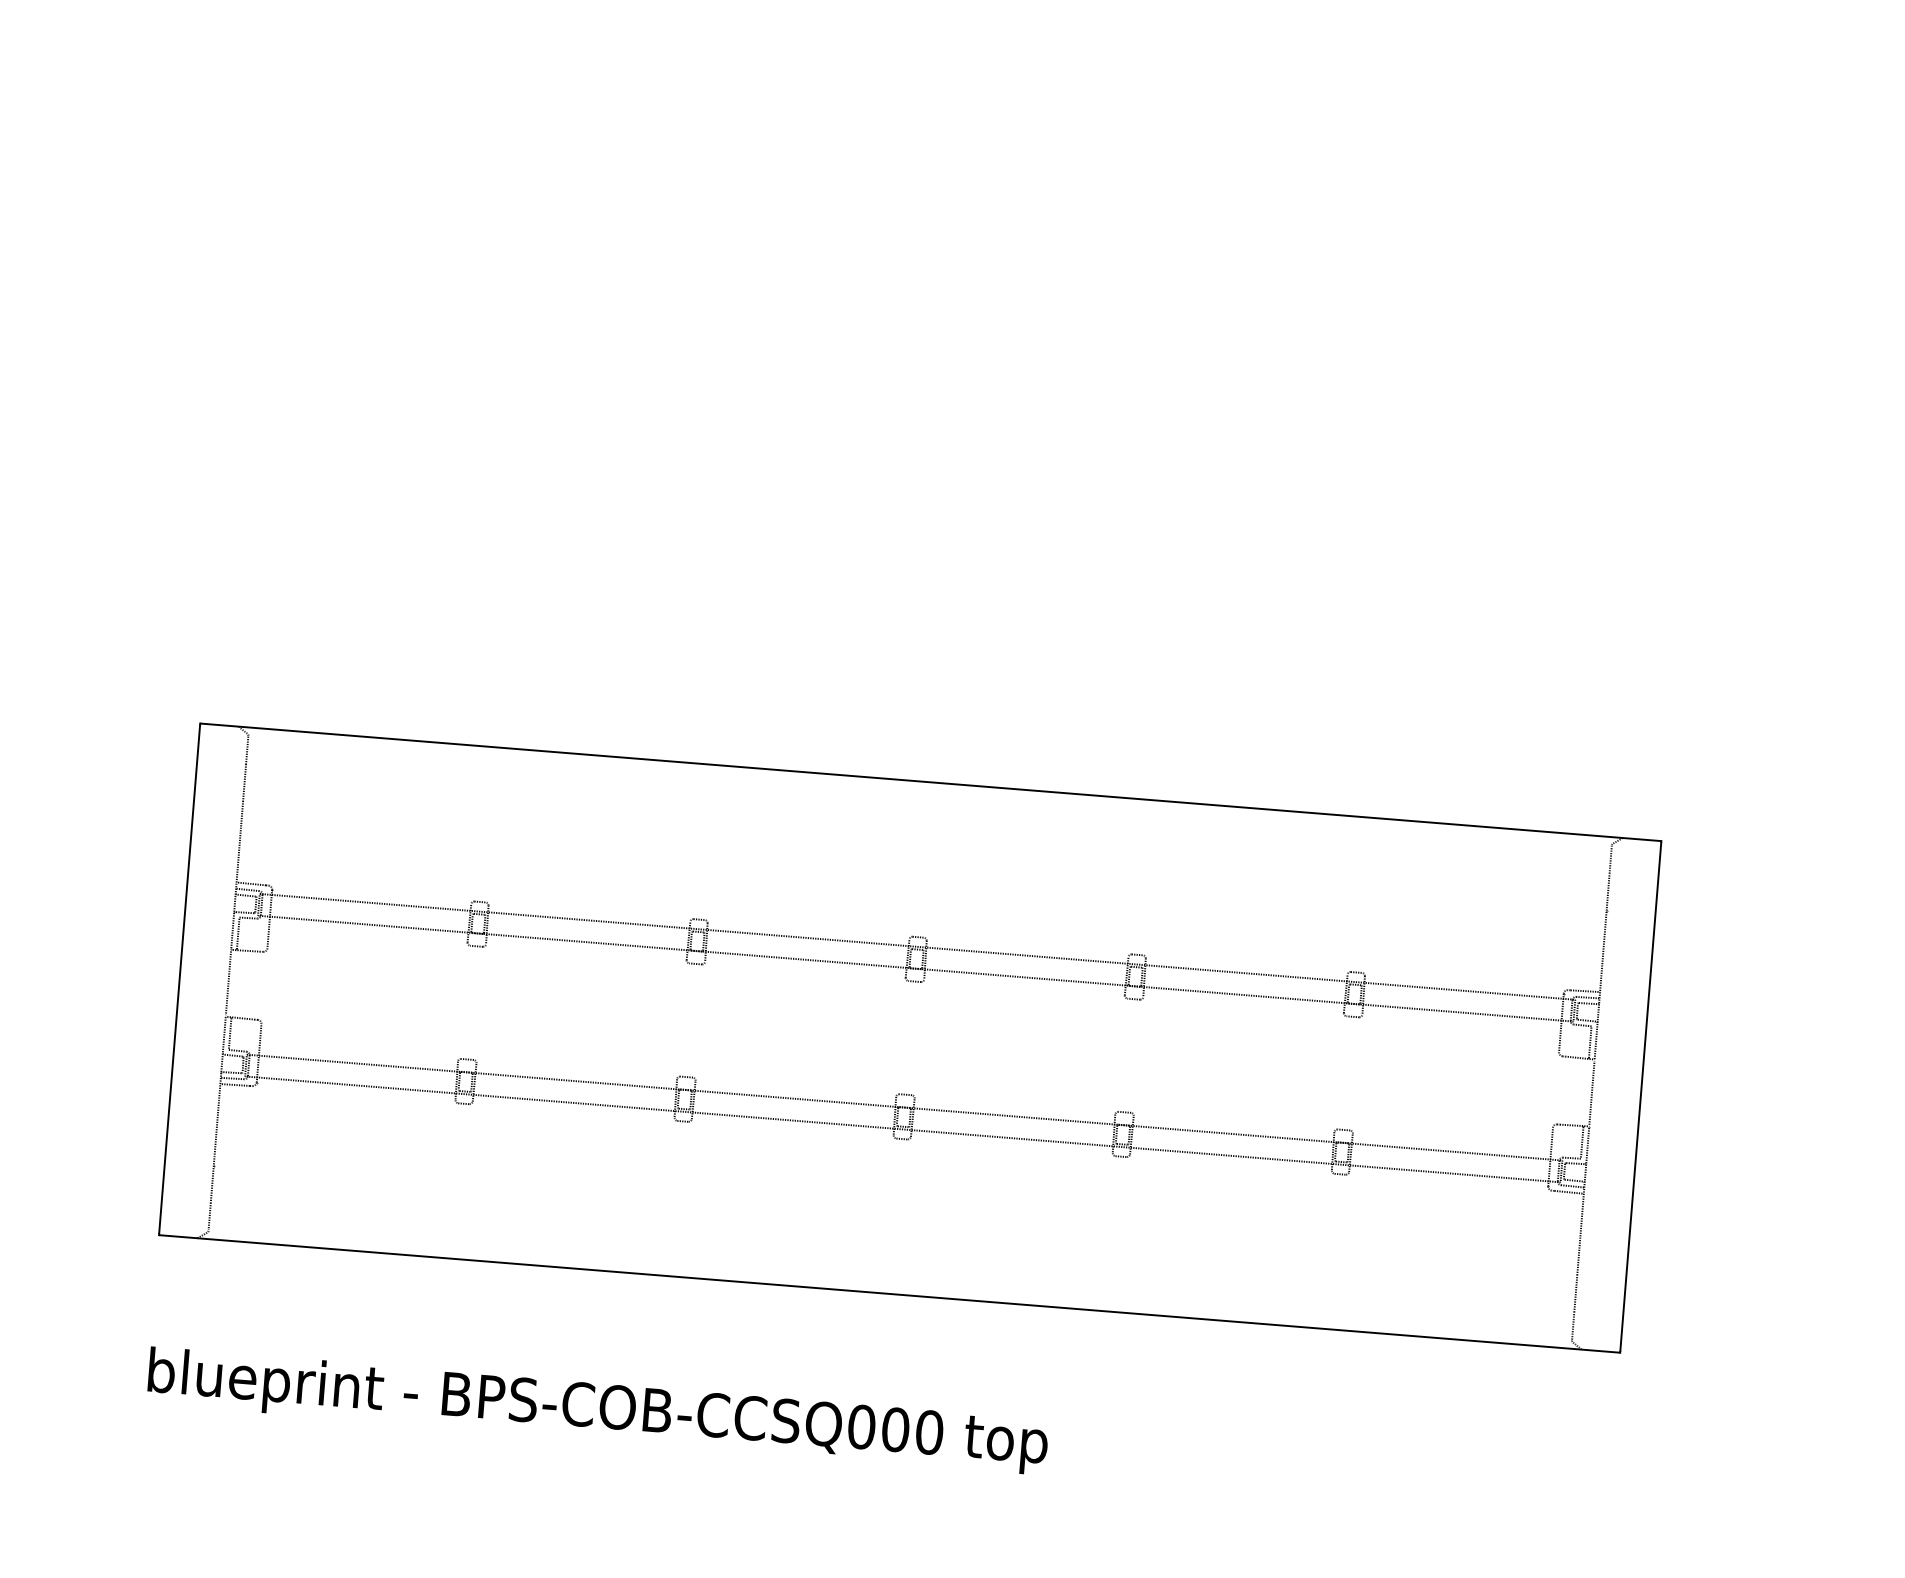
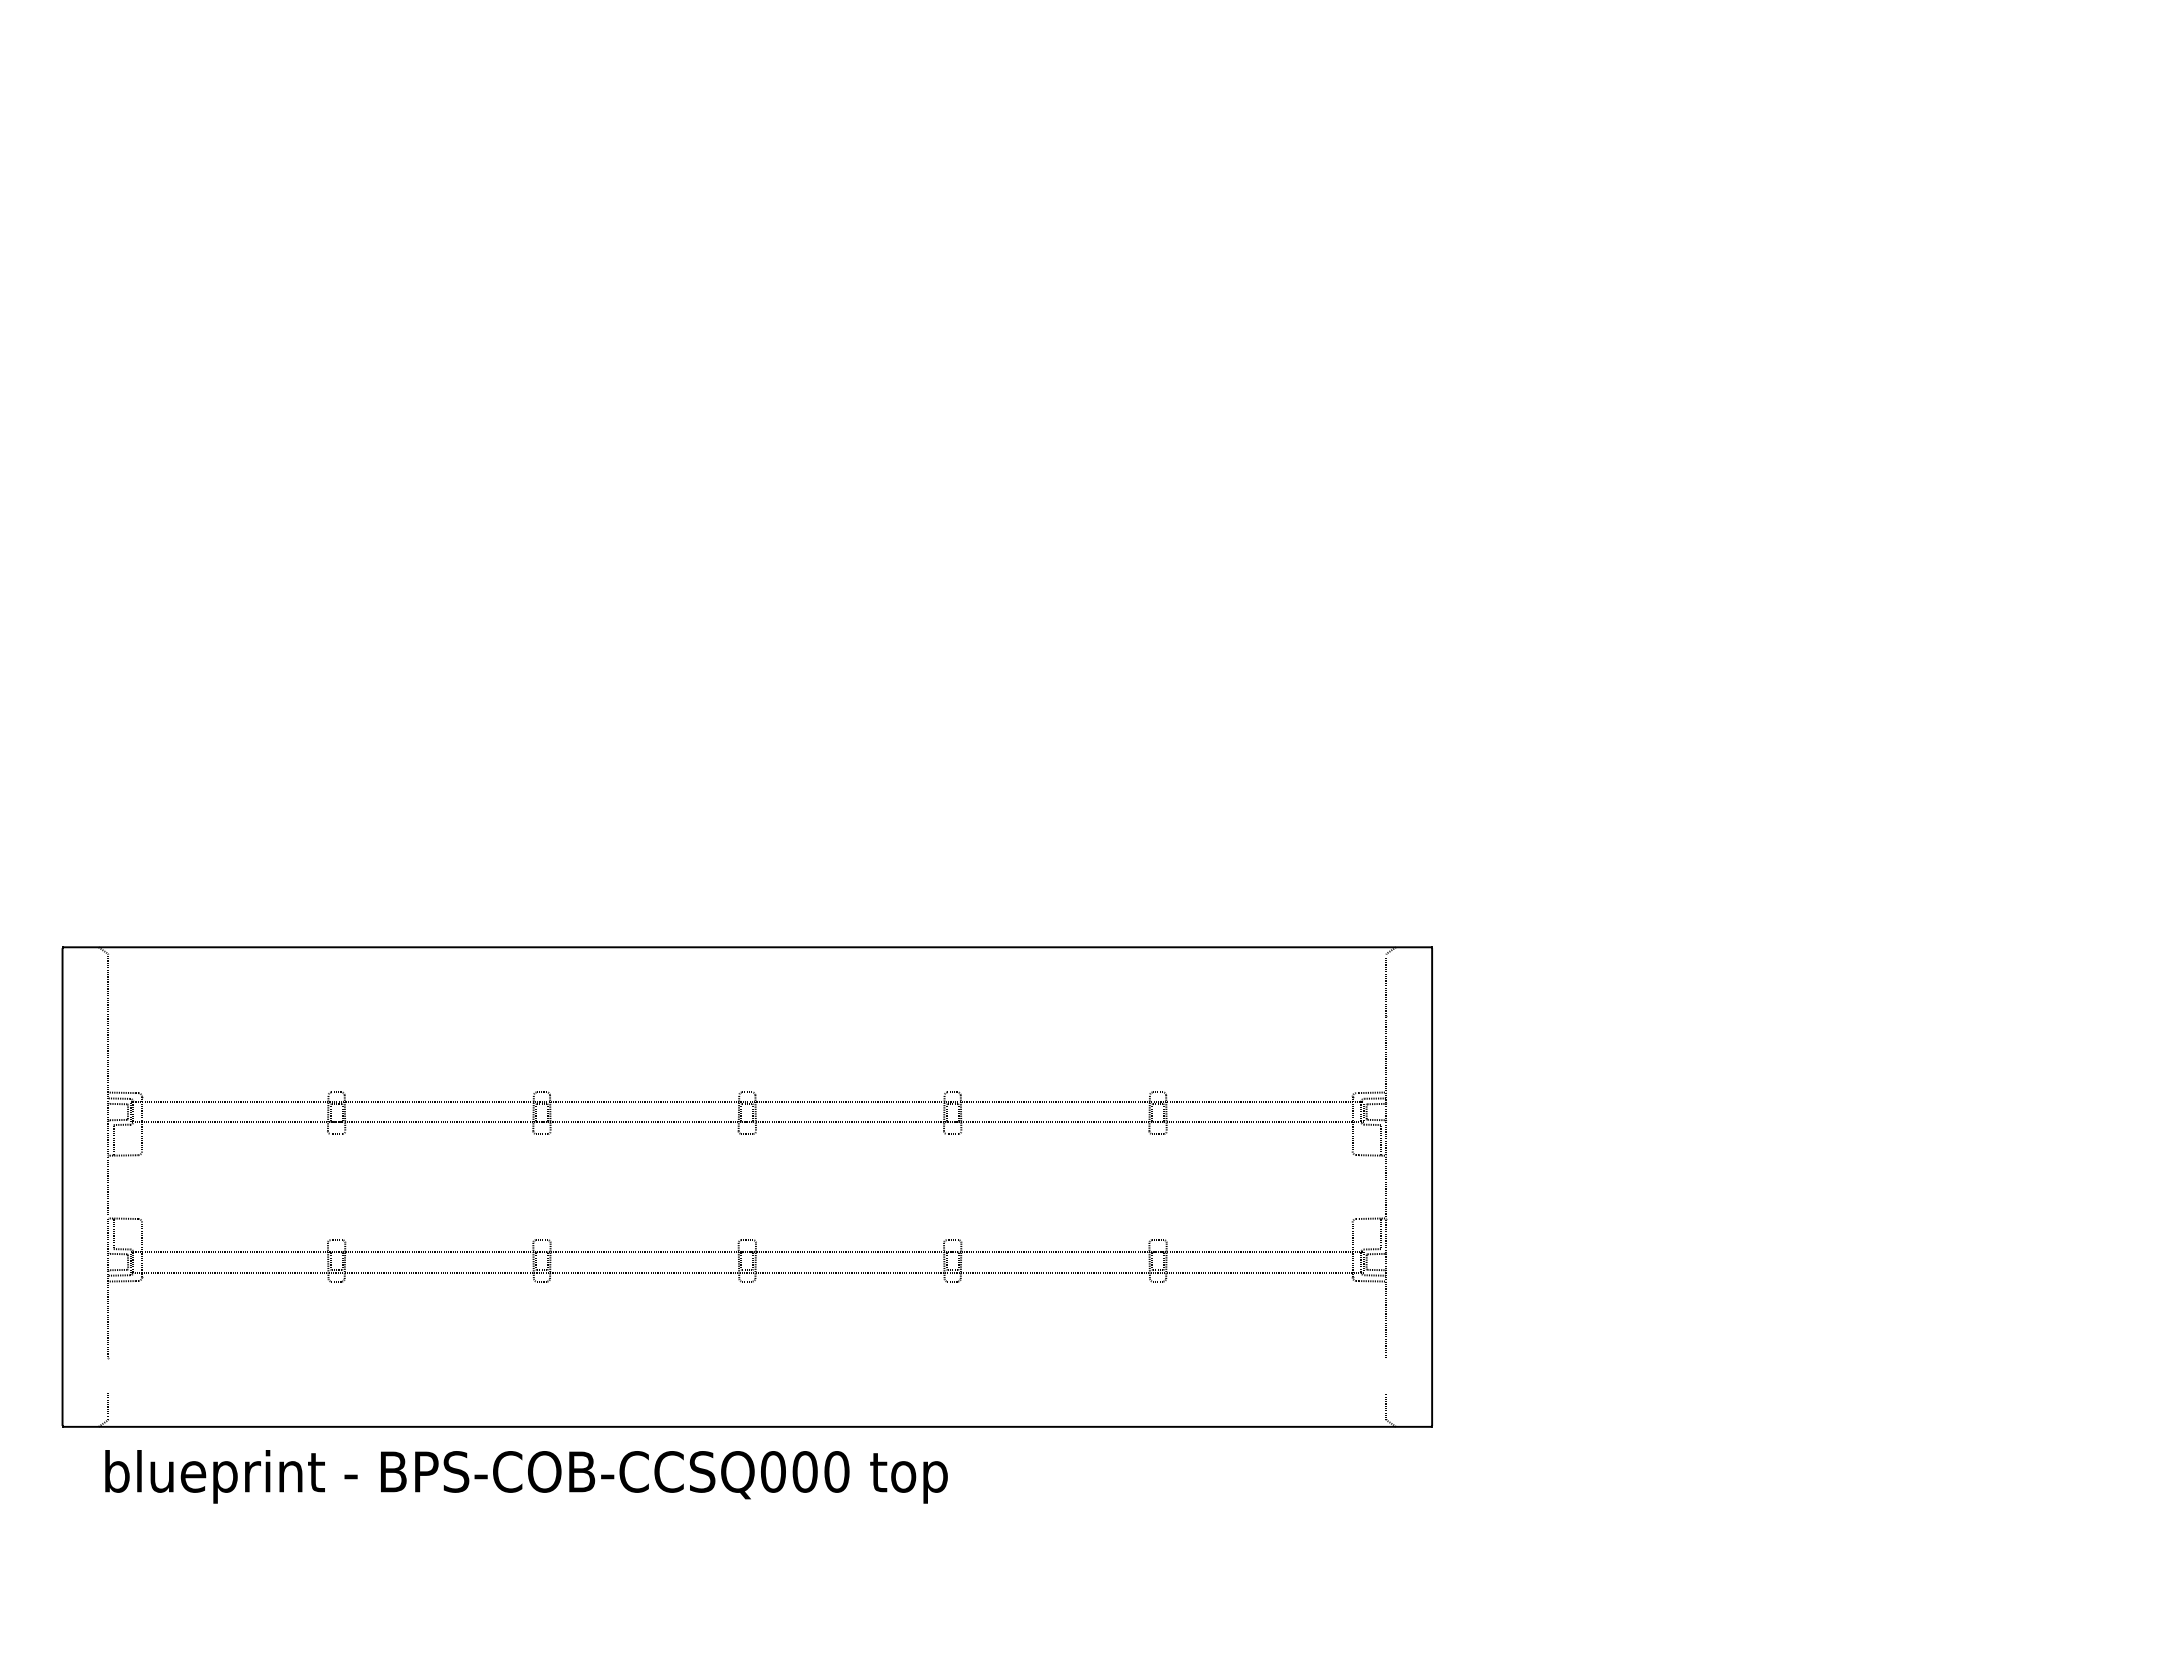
line: (212, 1184) -> (108, 1375), removed
line: (1575, 1294) -> (1386, 1375), removed
text: (598, 1410) -> (526, 1476), moved

